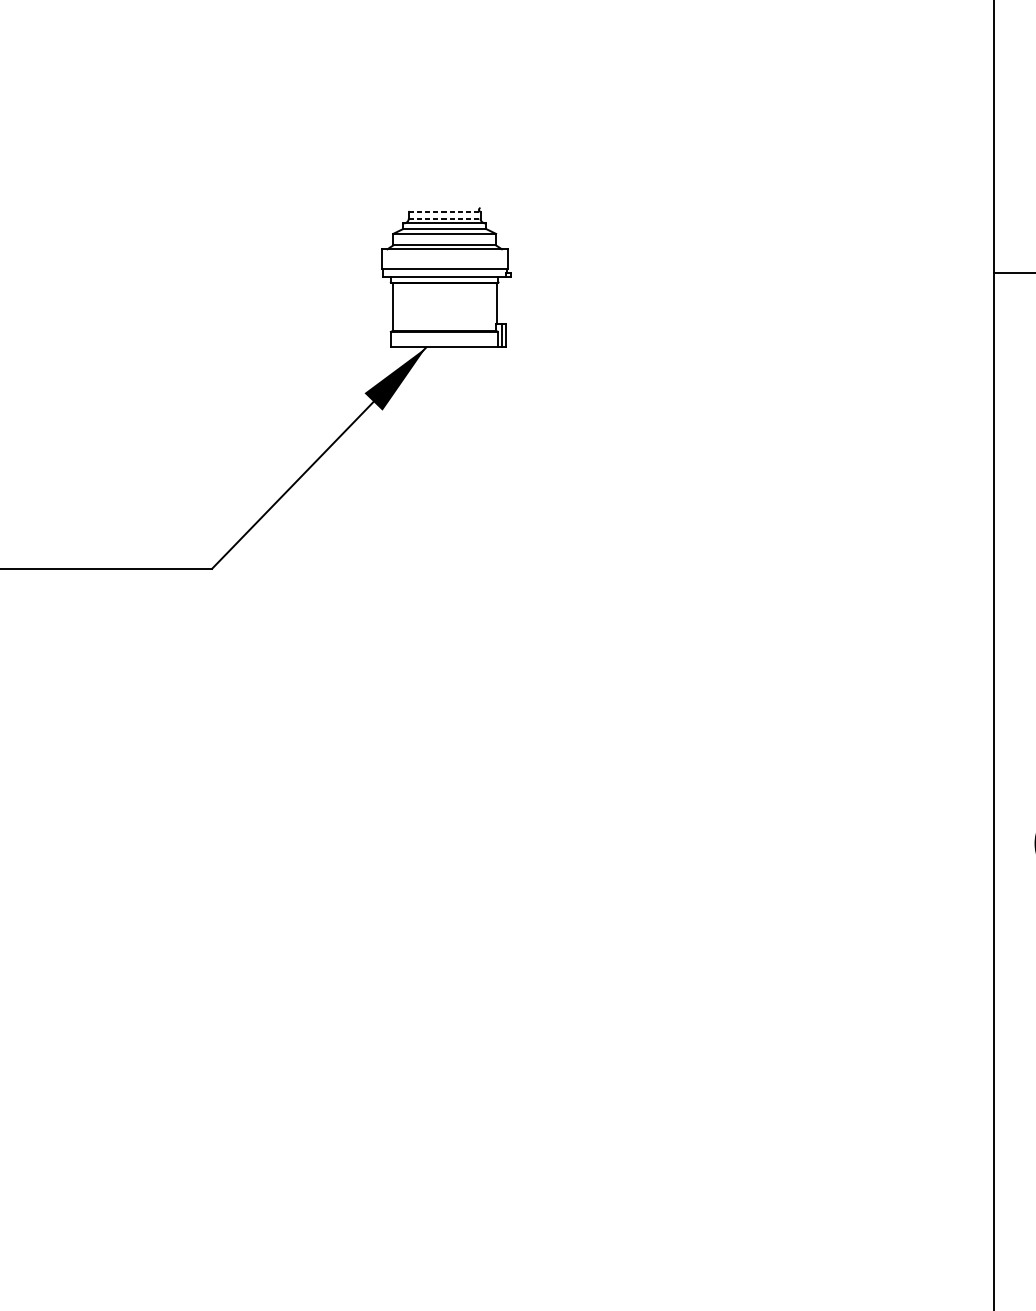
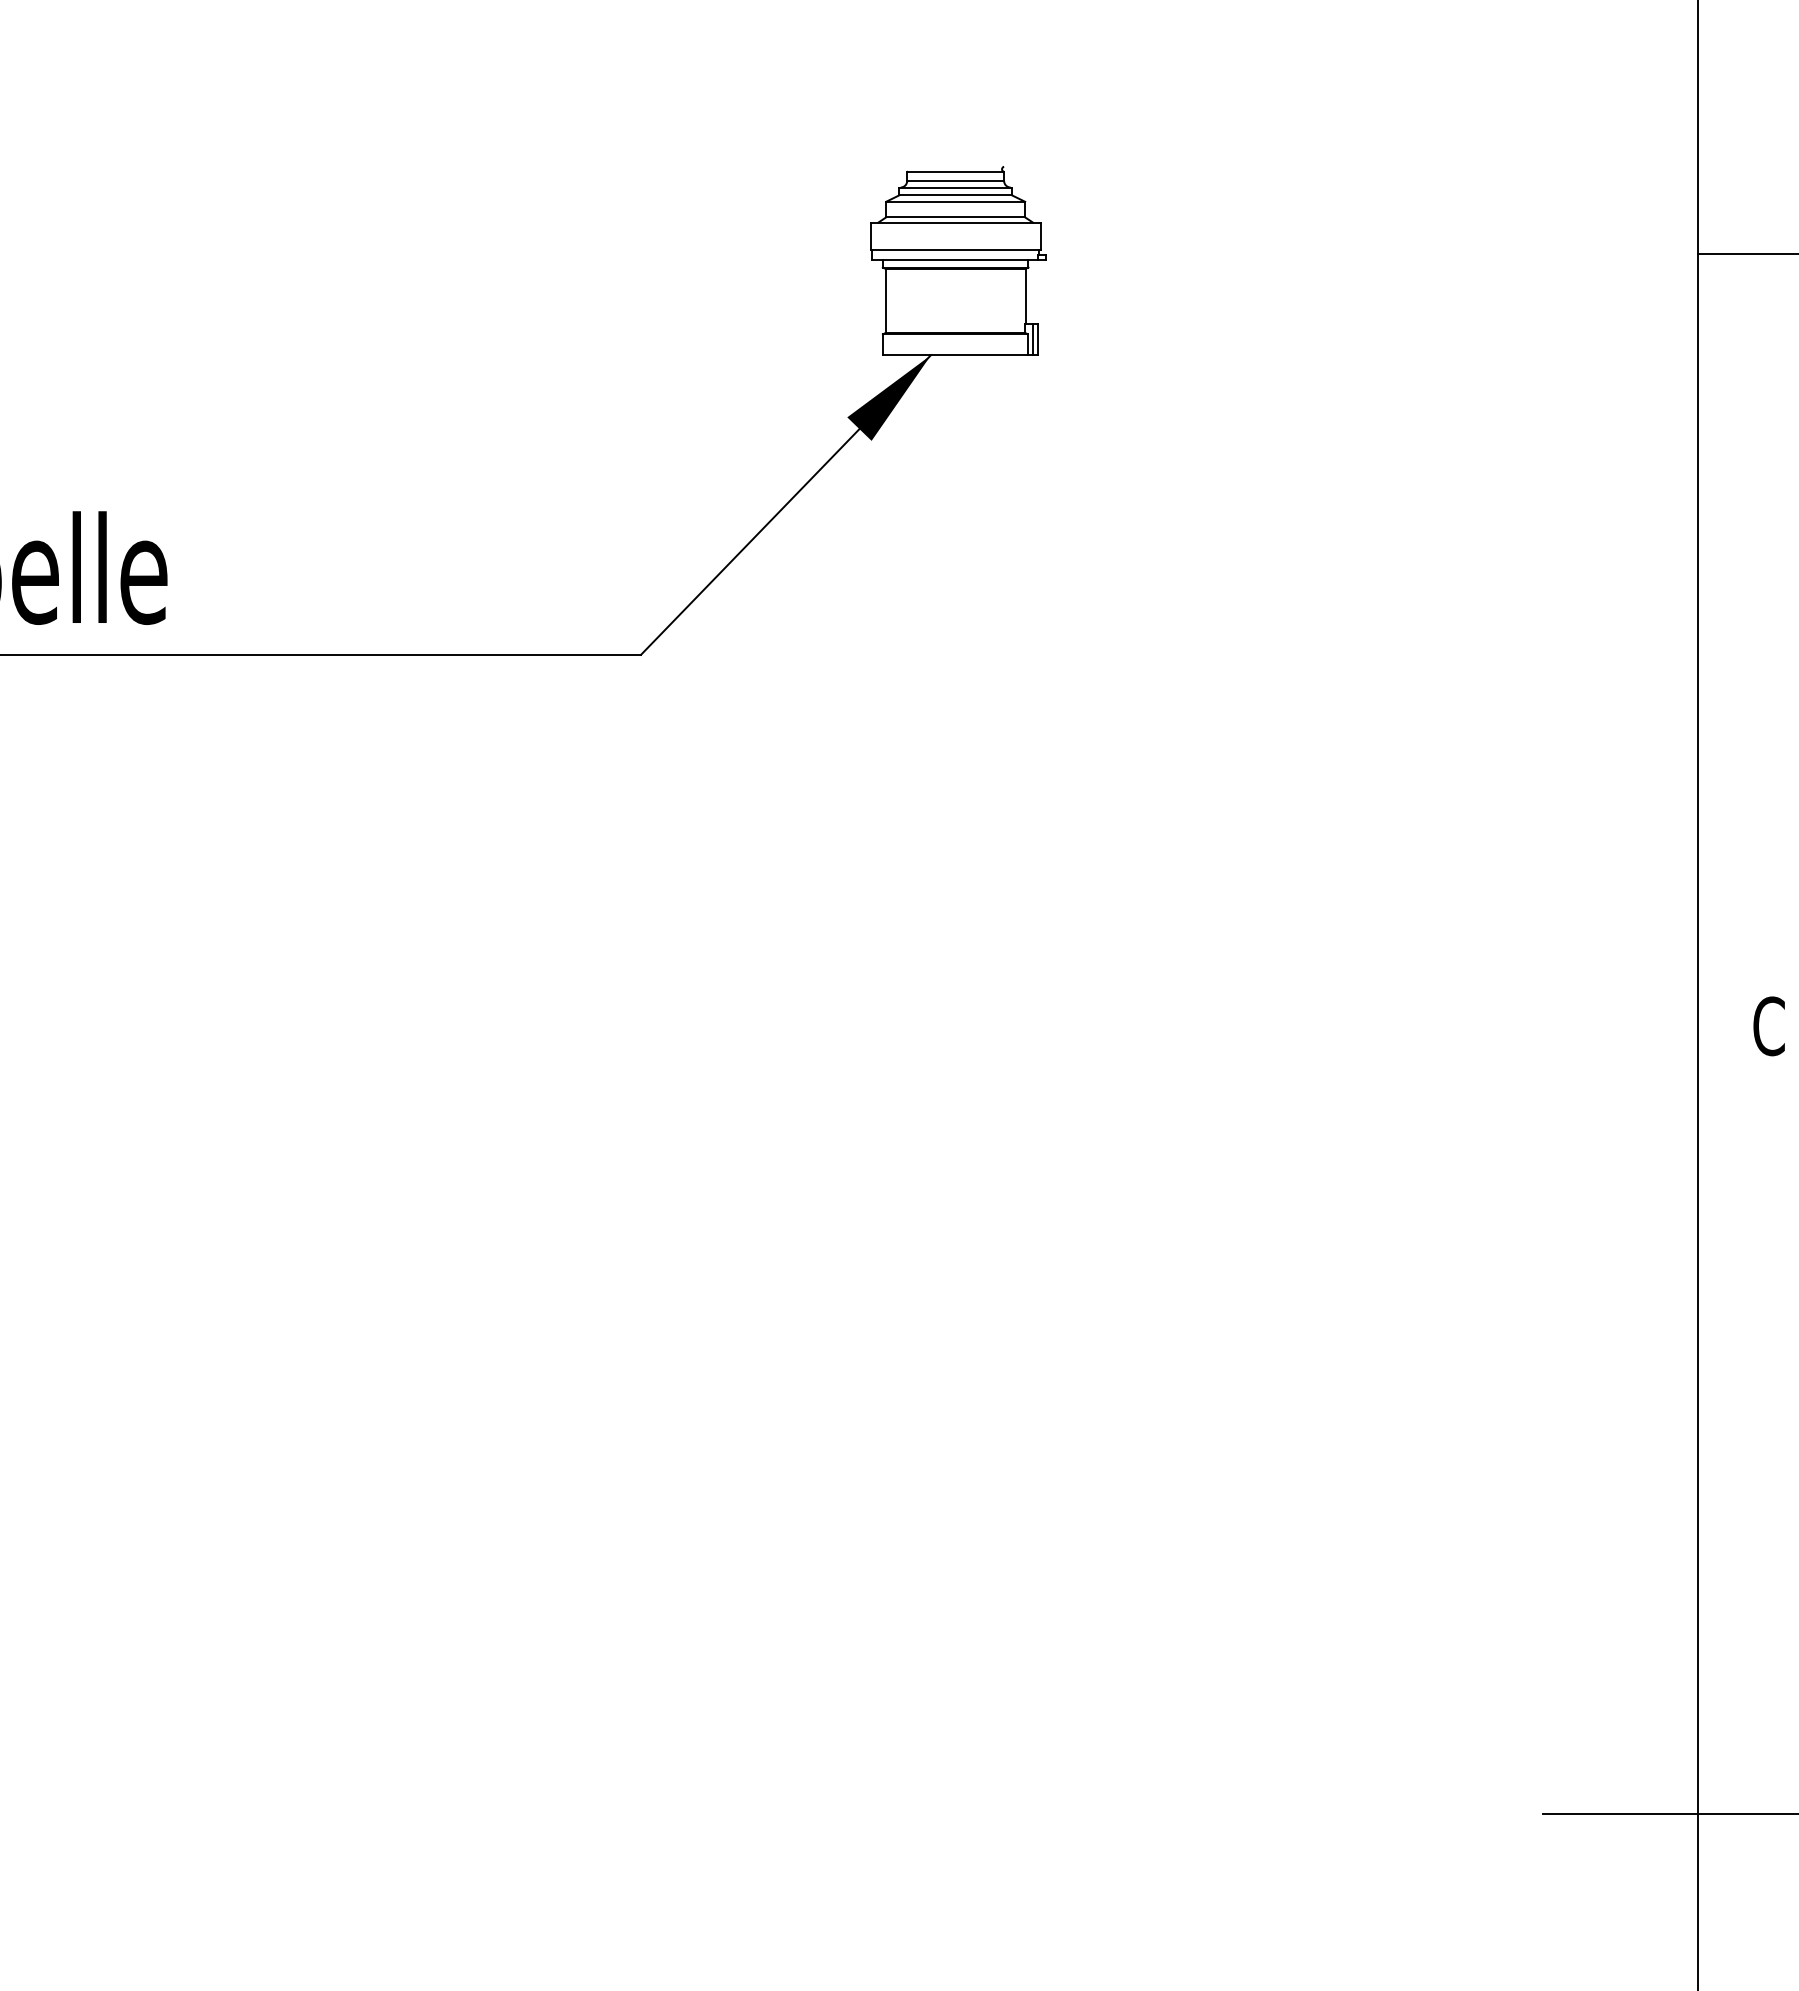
line: (445, 211) -> (956, 171), dashed -> solid
line: (445, 218) -> (956, 181), dashed -> solid

